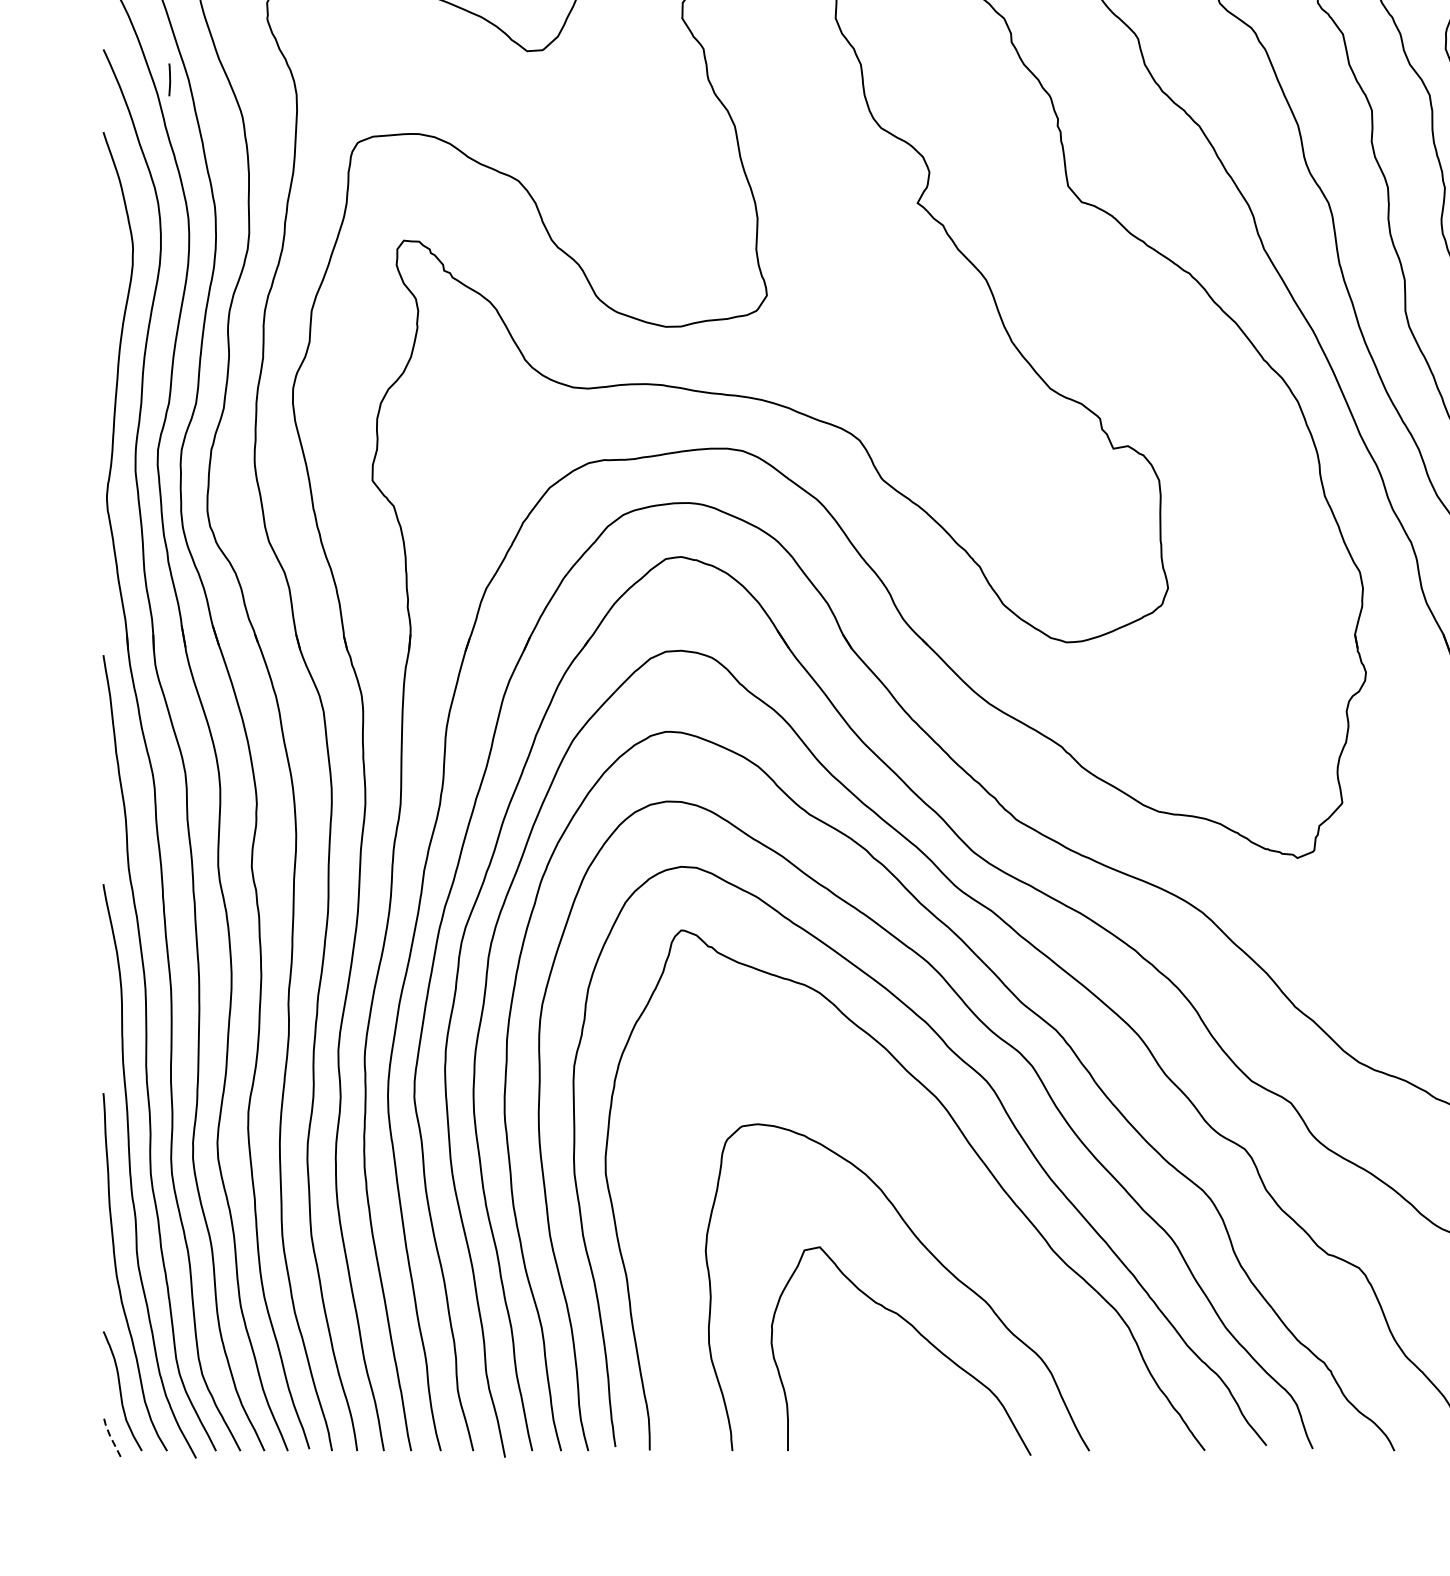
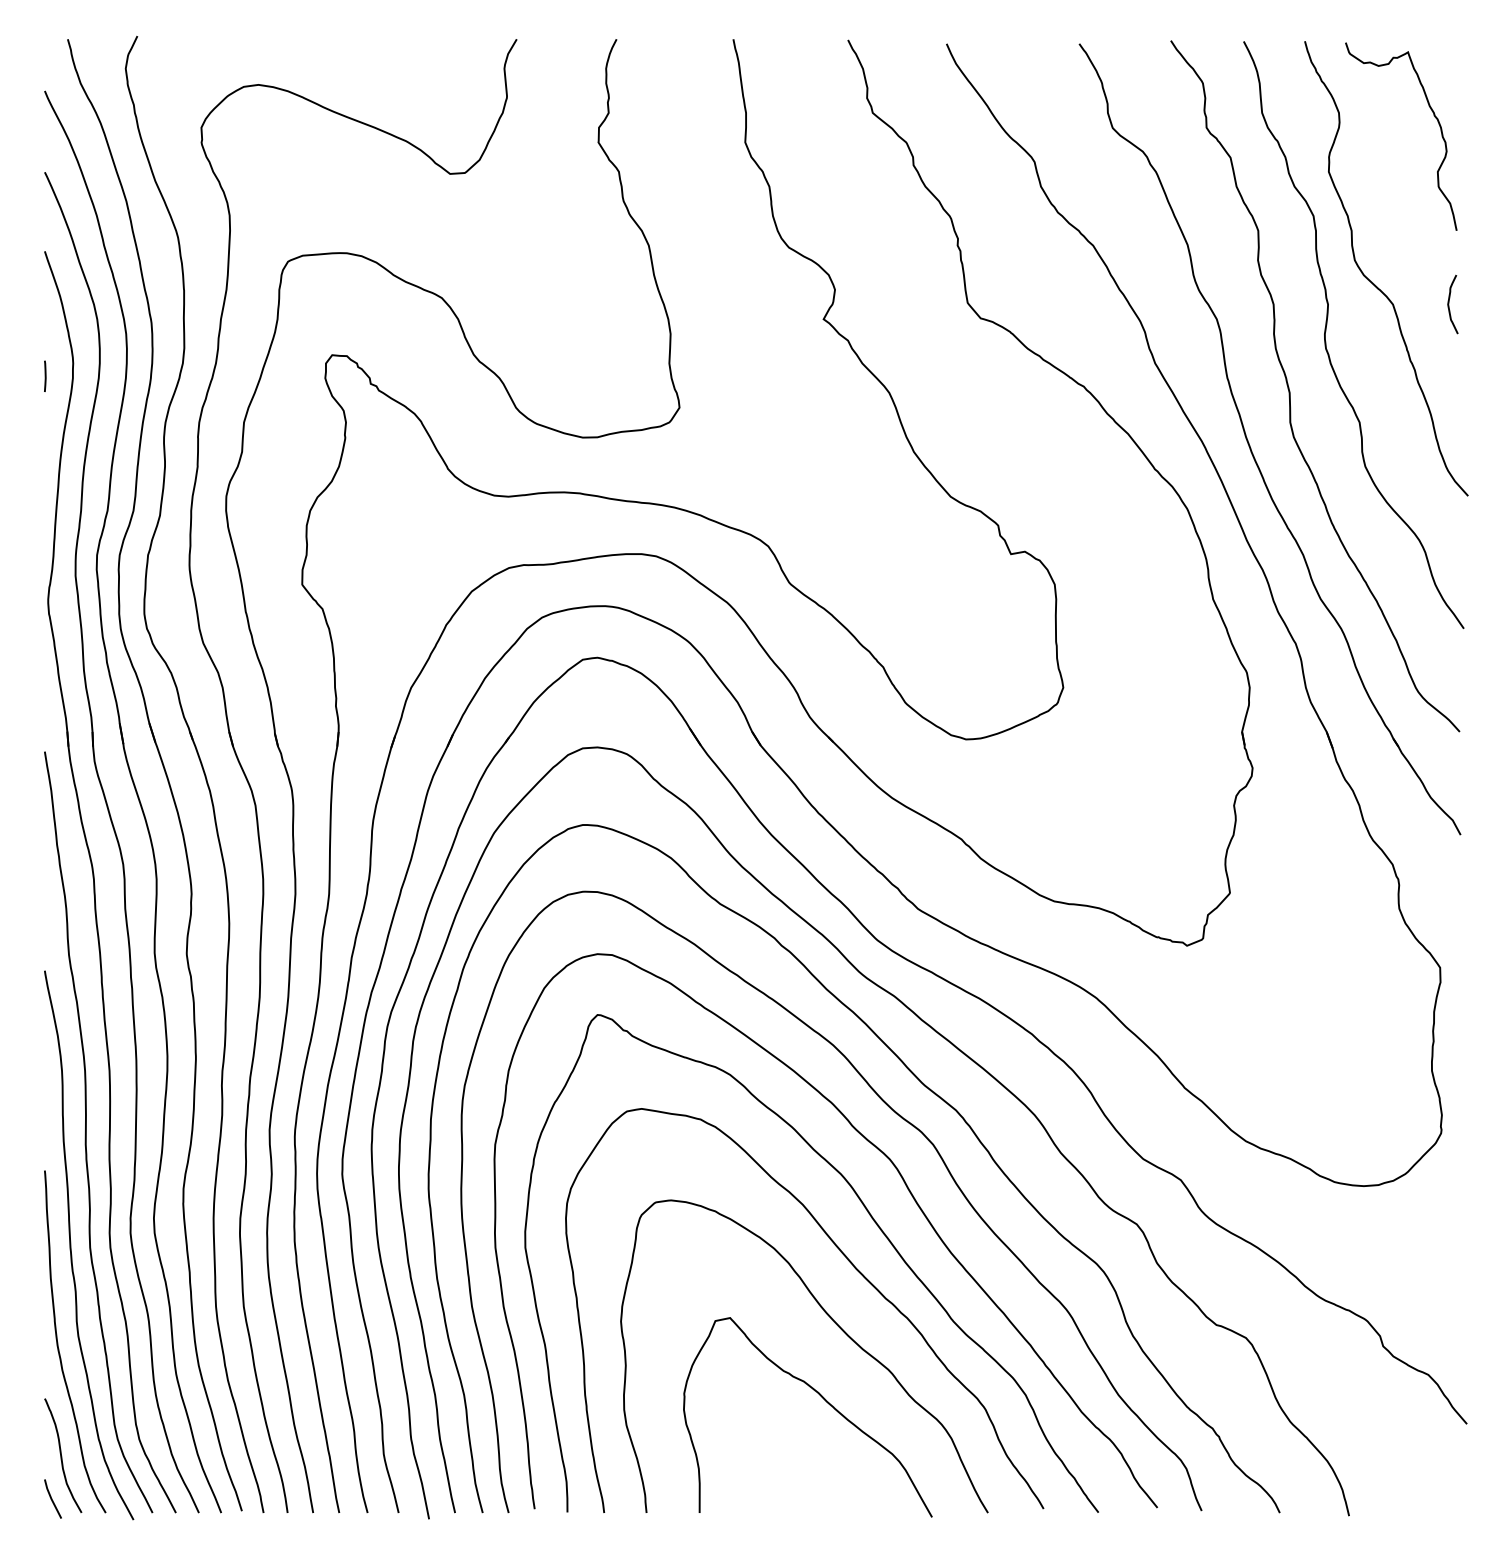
line: (169, 78) -> (45, 375), moved
curve: (948, 1194) -> (853, 1267), added
line: (110, 1436) -> (51, 1499), dashed -> solid

